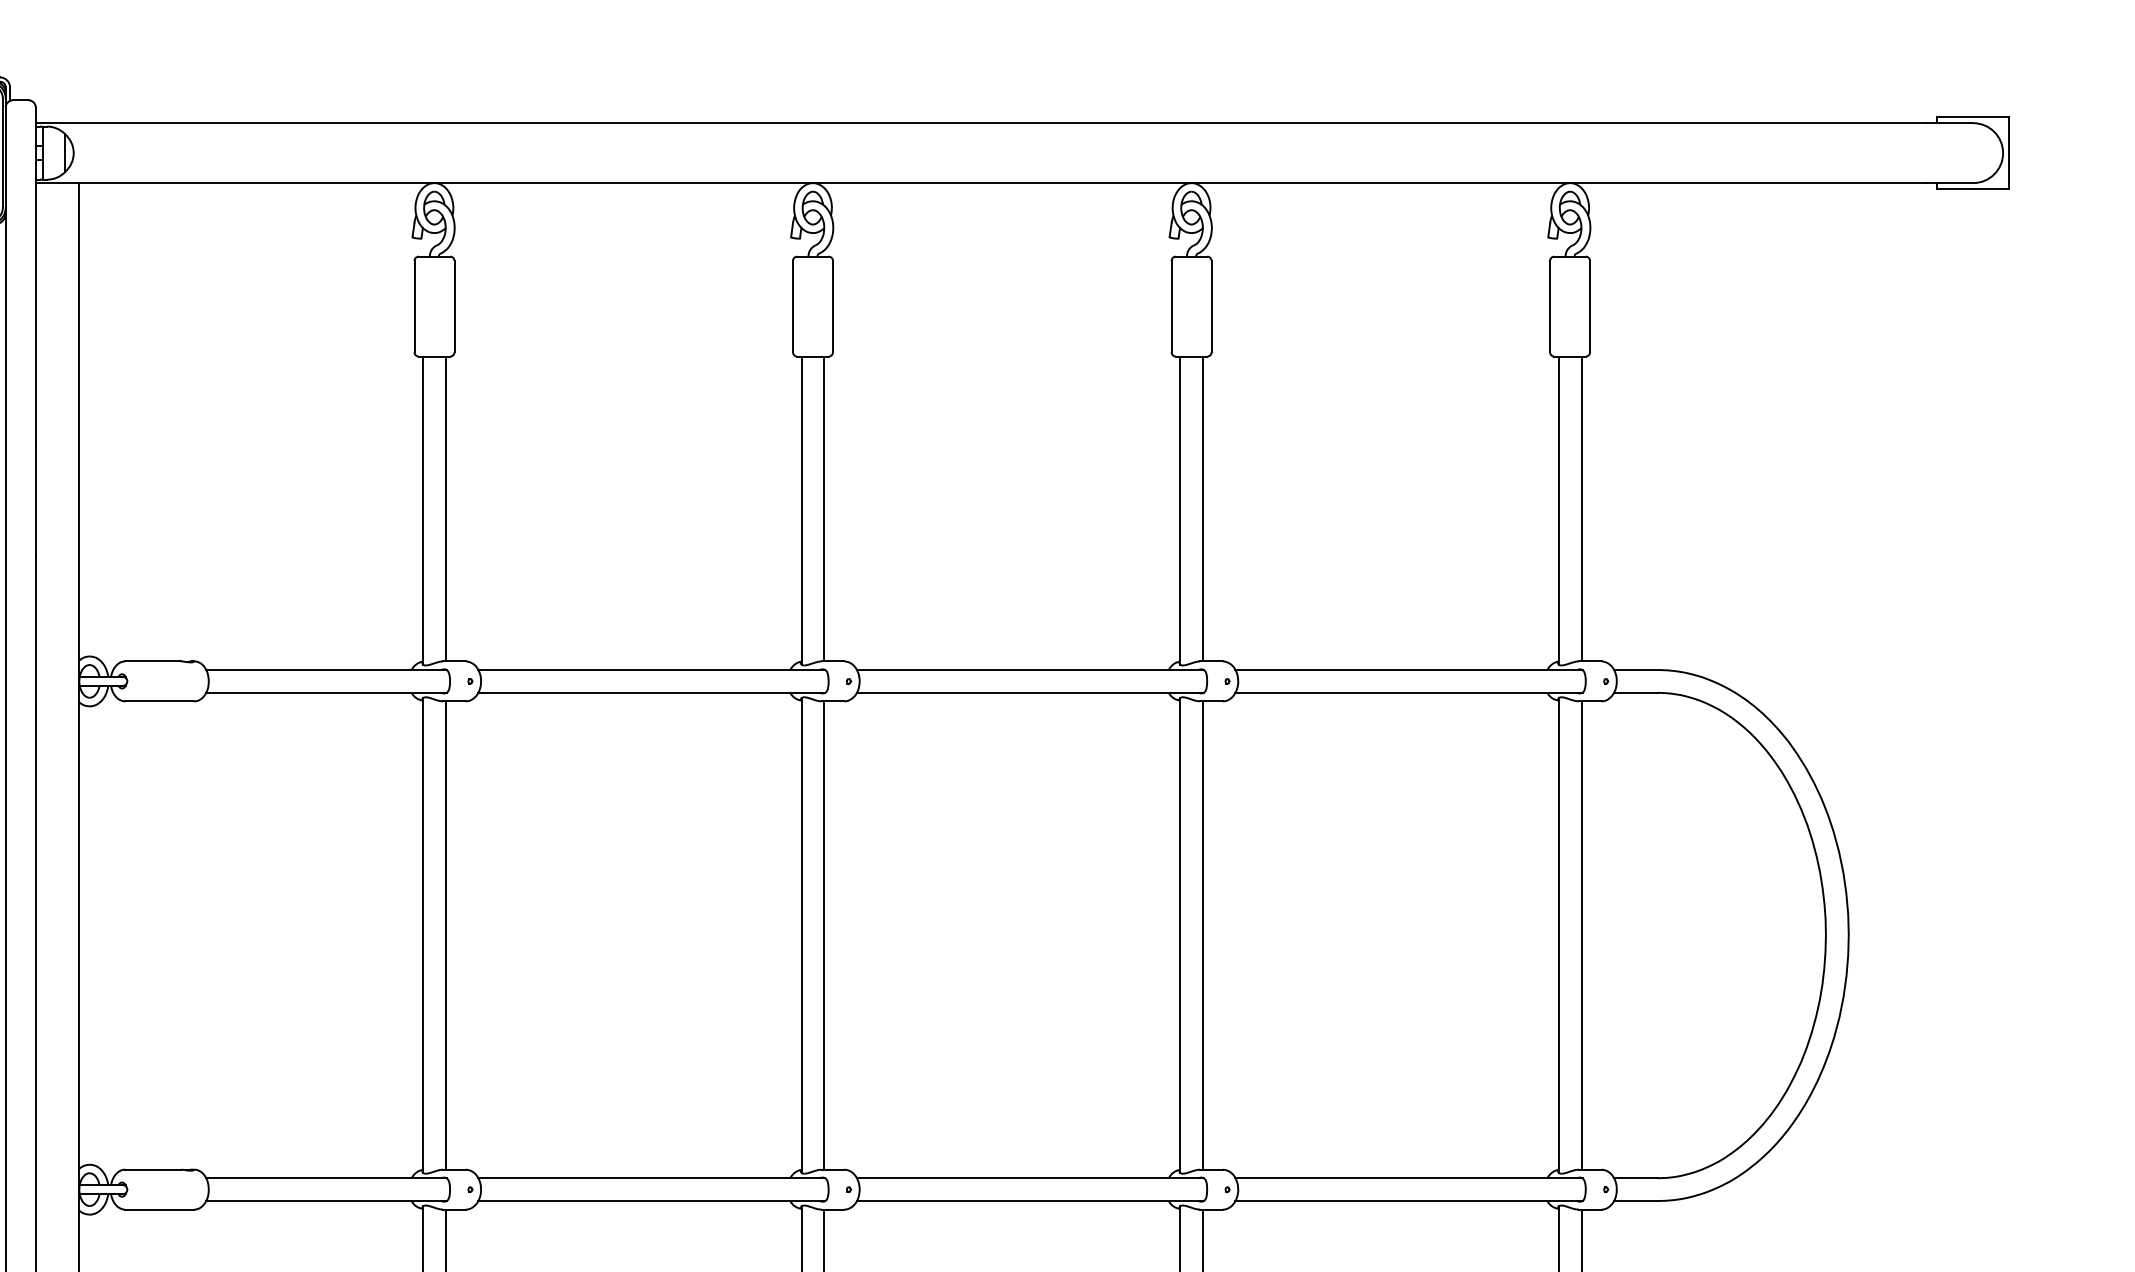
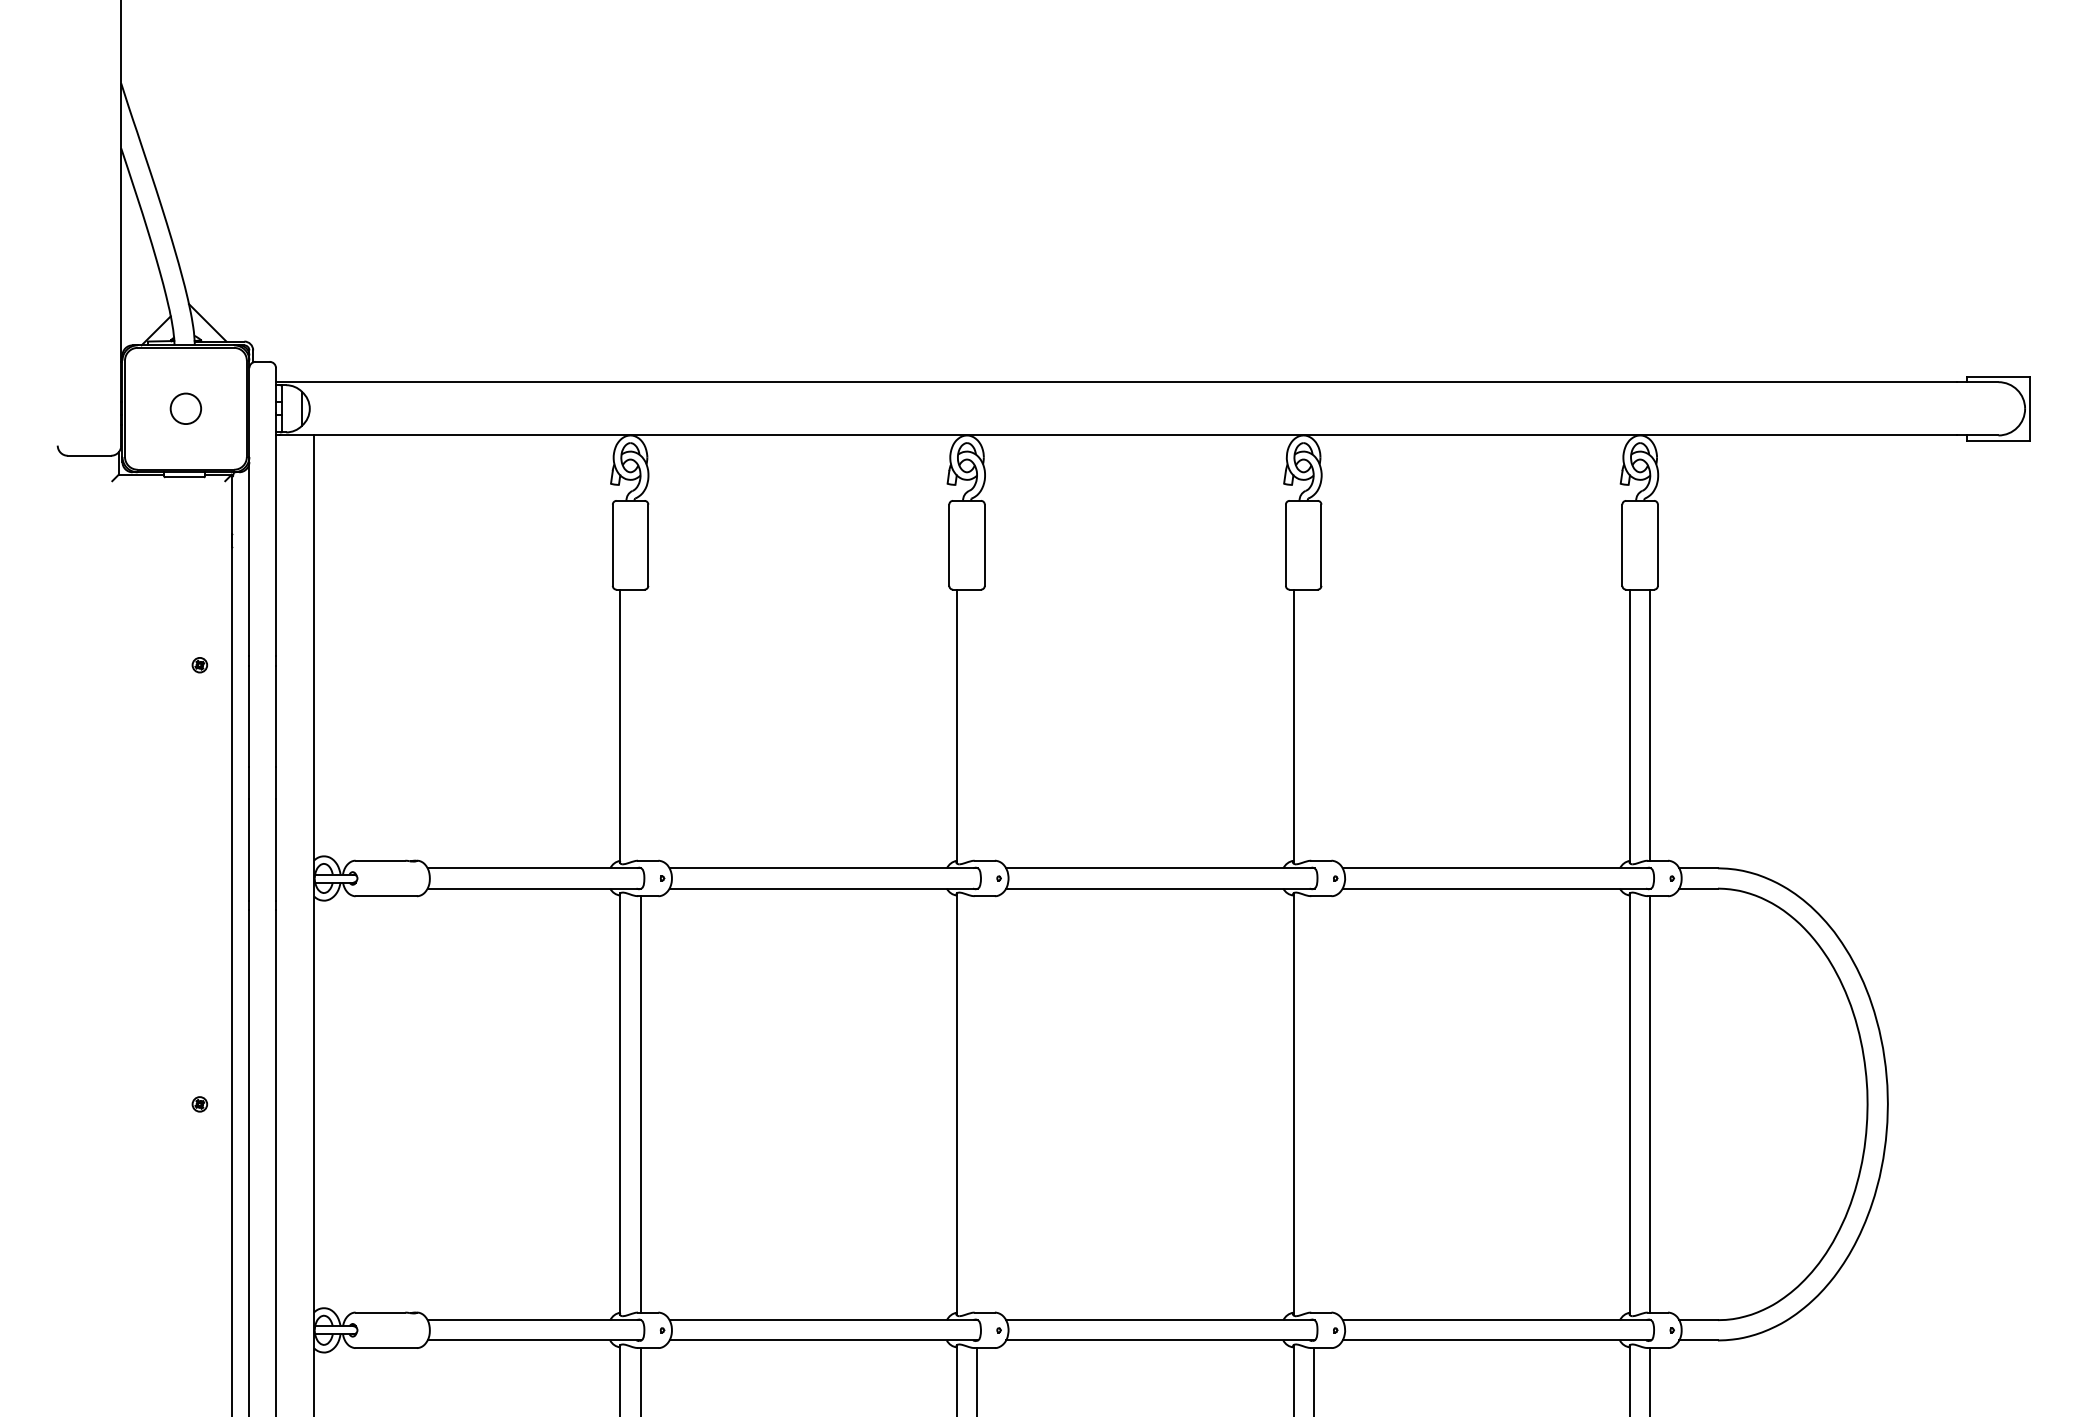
line: (445, 508) -> (640, 724), removed
line: (824, 508) -> (977, 724), removed
line: (1202, 508) -> (1313, 724), removed
line: (824, 935) -> (977, 1104), removed
line: (1202, 935) -> (1313, 1104), removed

